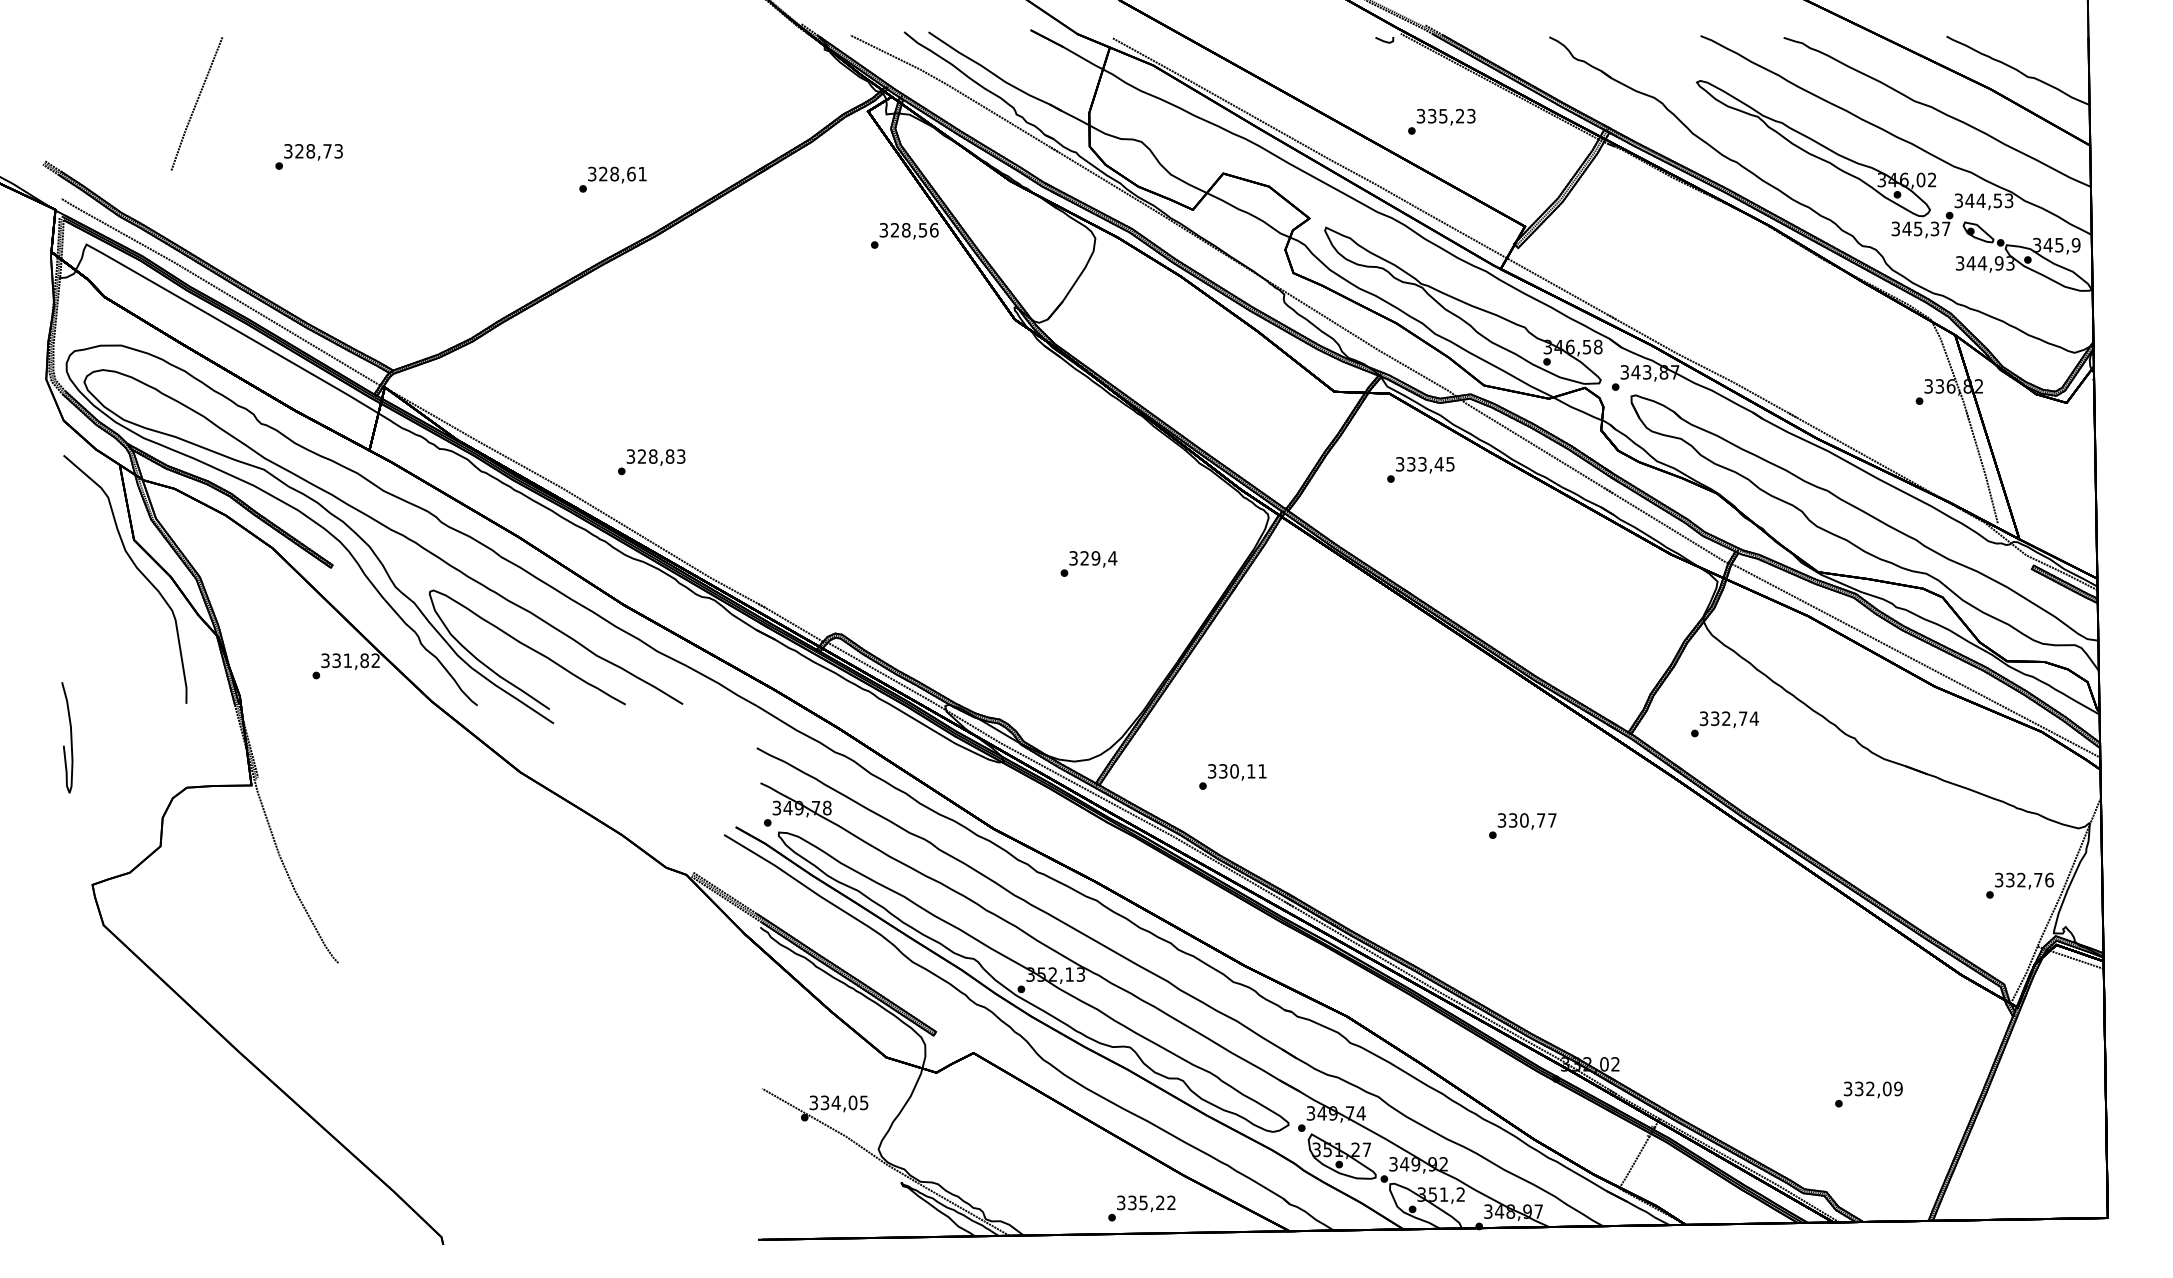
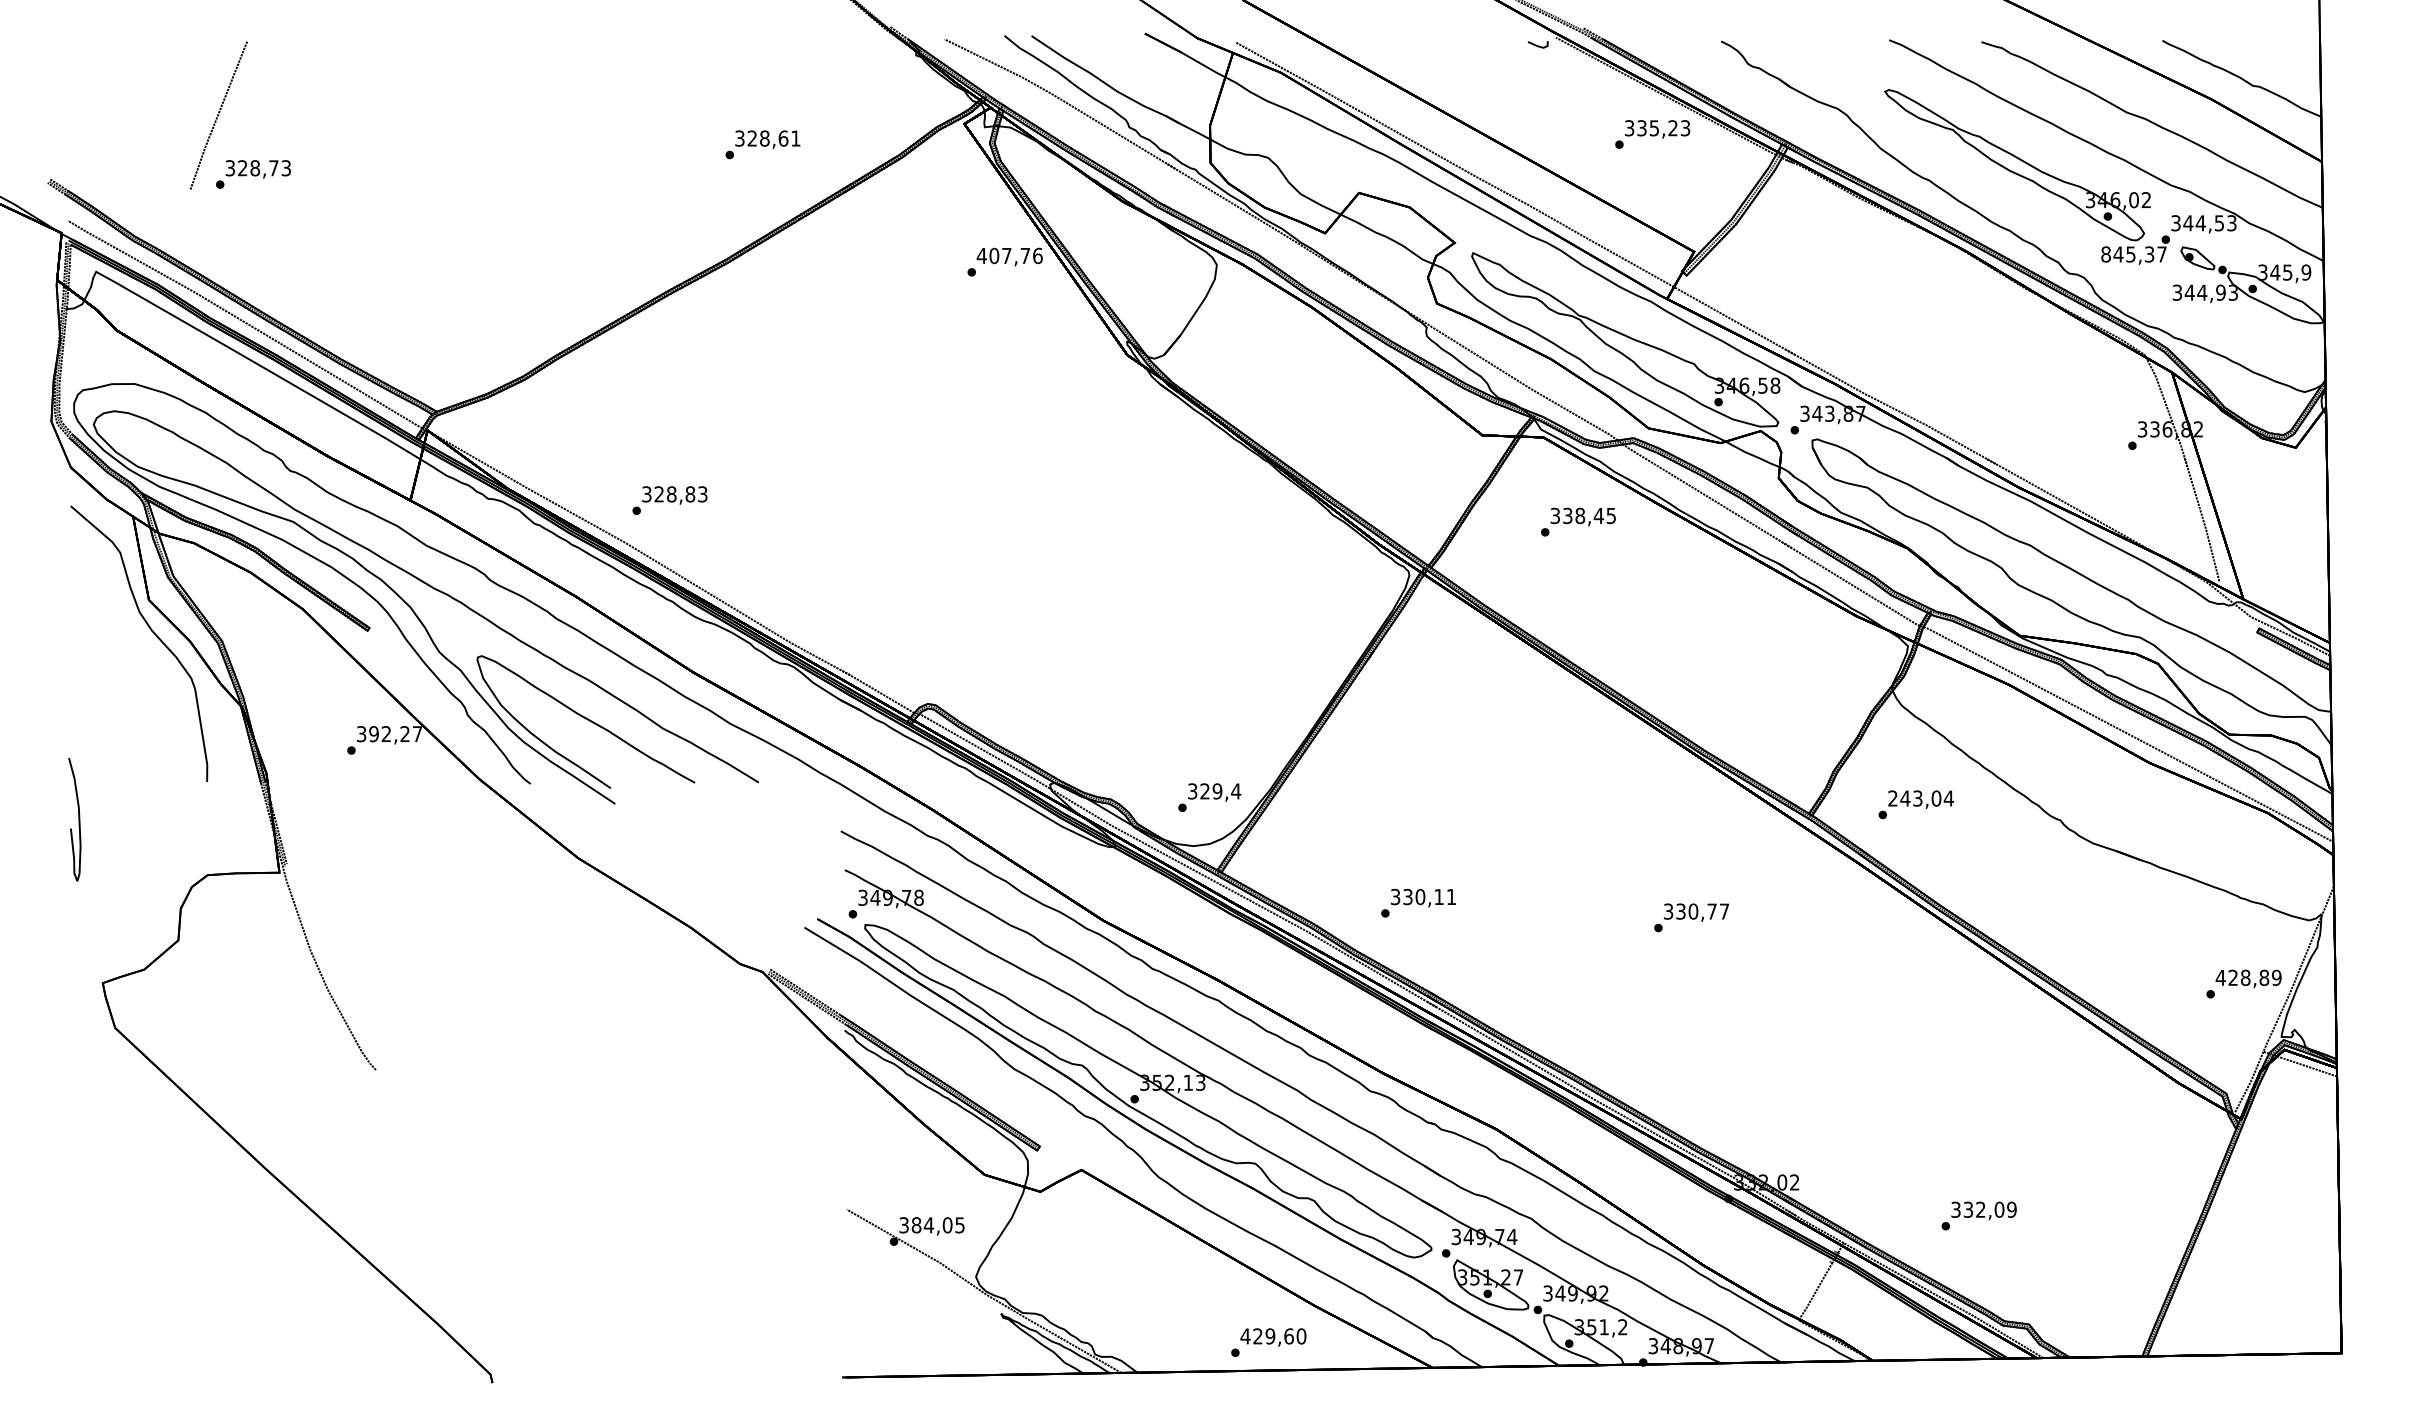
text: (1441, 121) -> (1652, 134), moved
text: (309, 156) -> (253, 174), moved
text: (612, 179) -> (762, 144), moved
text: (1895, 228) -> (2105, 254), 345,37 -> 845,37
text: (902, 229) -> (1002, 255), 328,56 -> 407,76
text: (651, 462) -> (669, 500), moved
text: (1422, 463) -> (1580, 515), 333,45 -> 338,45
text: (1088, 563) -> (1209, 797), moved
text: (355, 661) -> (395, 734), 331,82 -> 392,27
text: (1723, 718) -> (1914, 798), 332,74 -> 243,04
text: (1232, 776) -> (1418, 902), moved
text: (2024, 879) -> (2248, 977), 332,76 -> 428,89
text: (1868, 1094) -> (1978, 1215), moved
text: (824, 1103) -> (916, 1225), 334,05 -> 384,05
text: (1146, 1202) -> (1273, 1336), 335,22 -> 429,60

